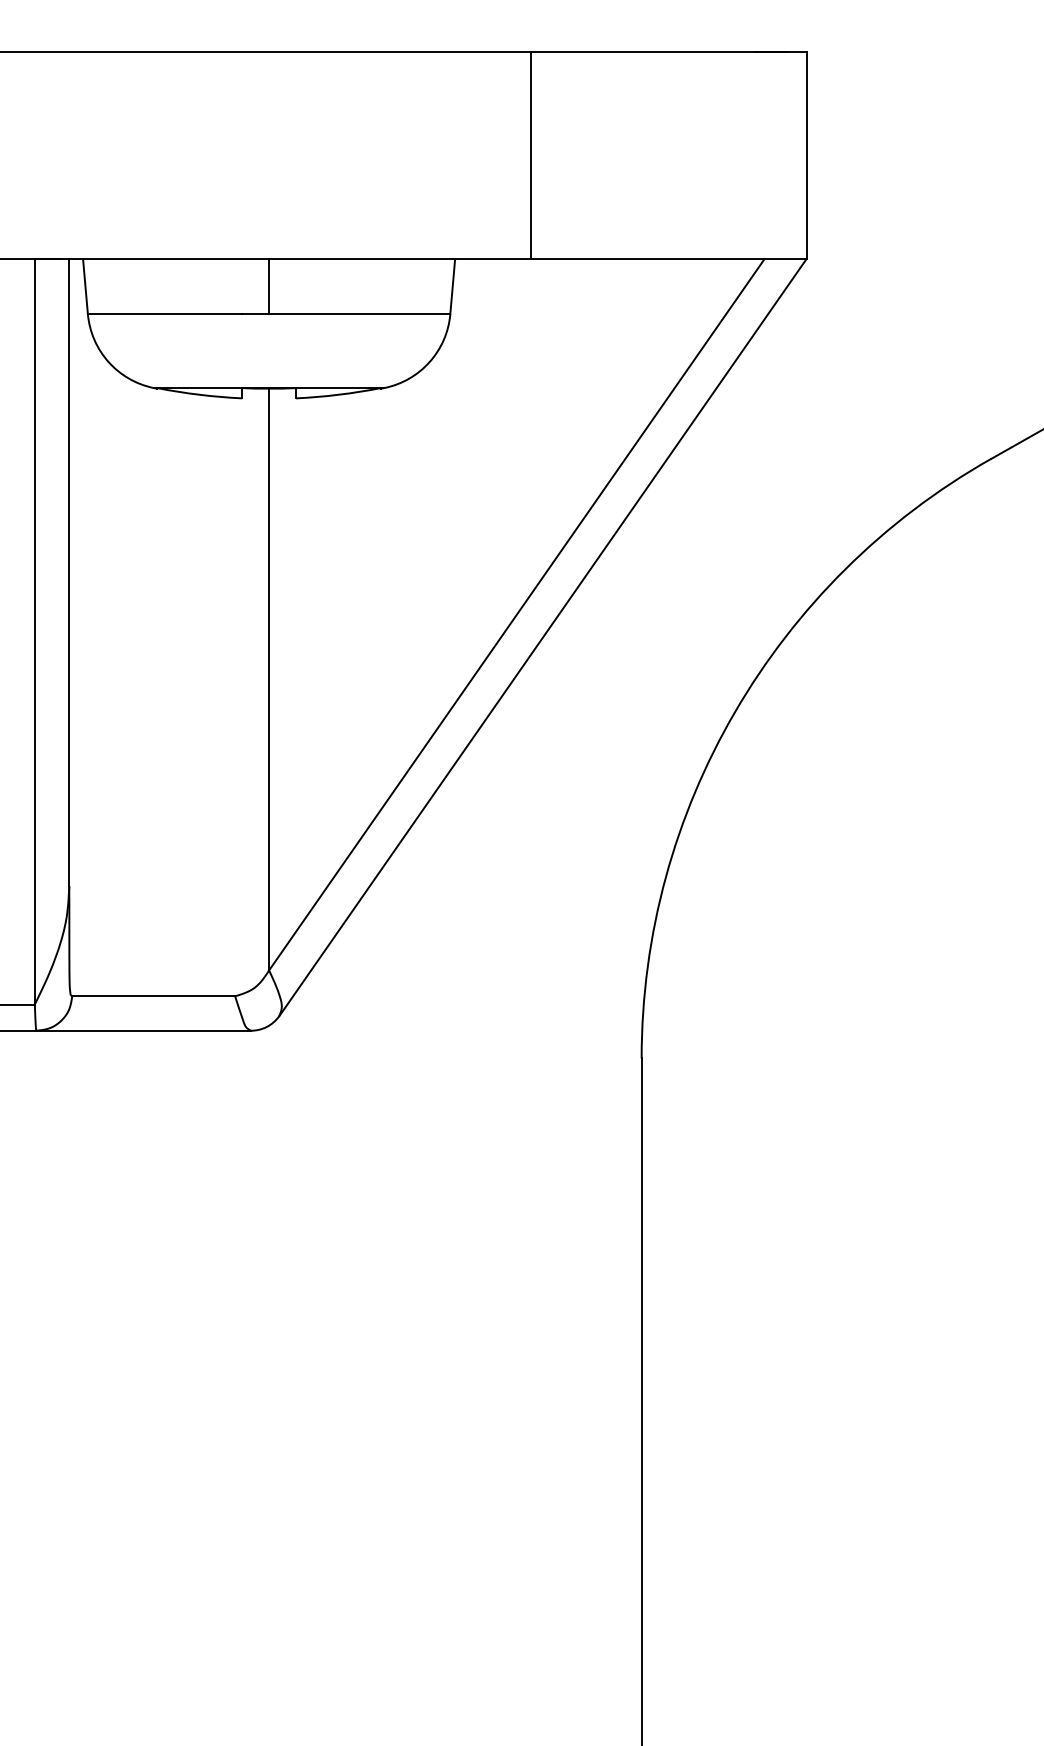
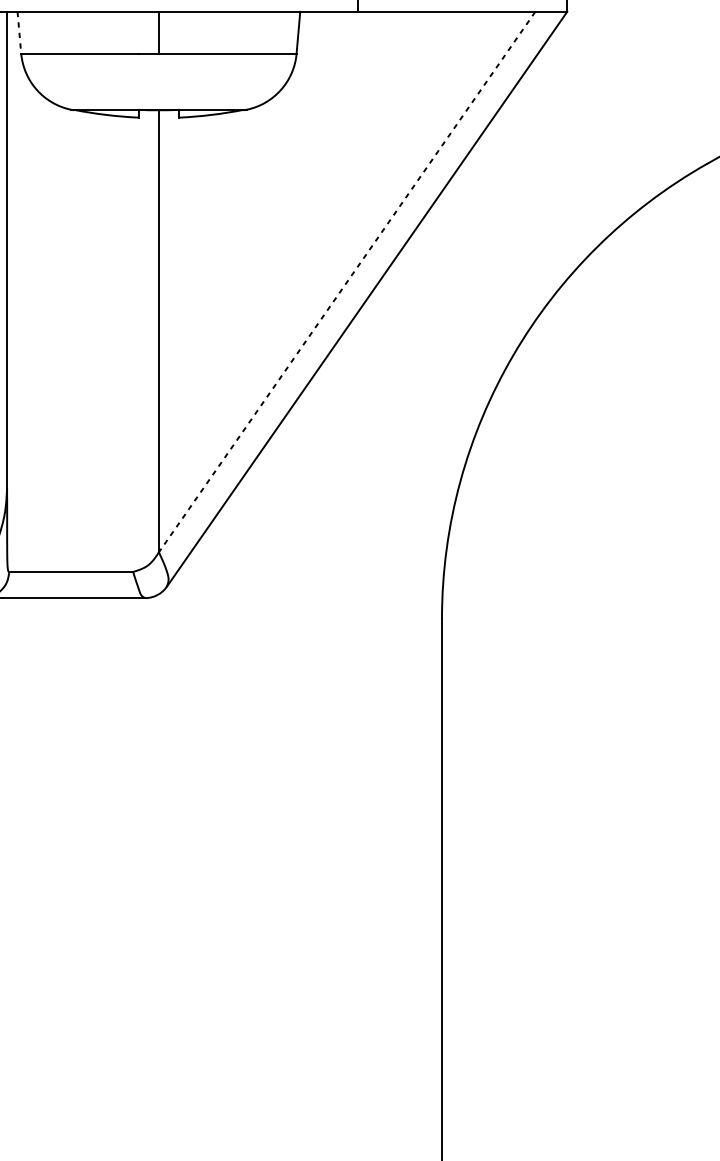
line: (85, 286) -> (19, 32), solid -> dashed
line: (516, 615) -> (346, 282), solid -> dashed

